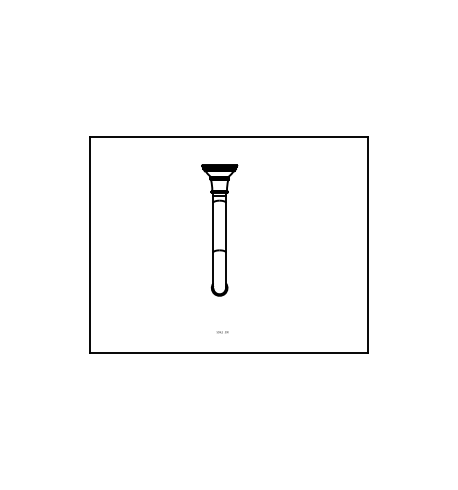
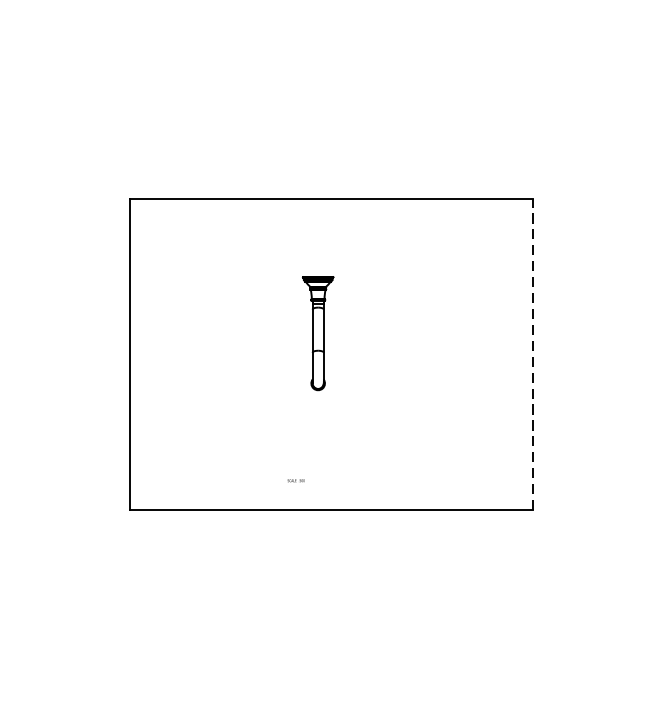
part: (219, 230) -> (317, 333), size x0.6
line: (368, 245) -> (533, 355), solid -> dashed
text: (222, 332) -> (296, 481), moved

